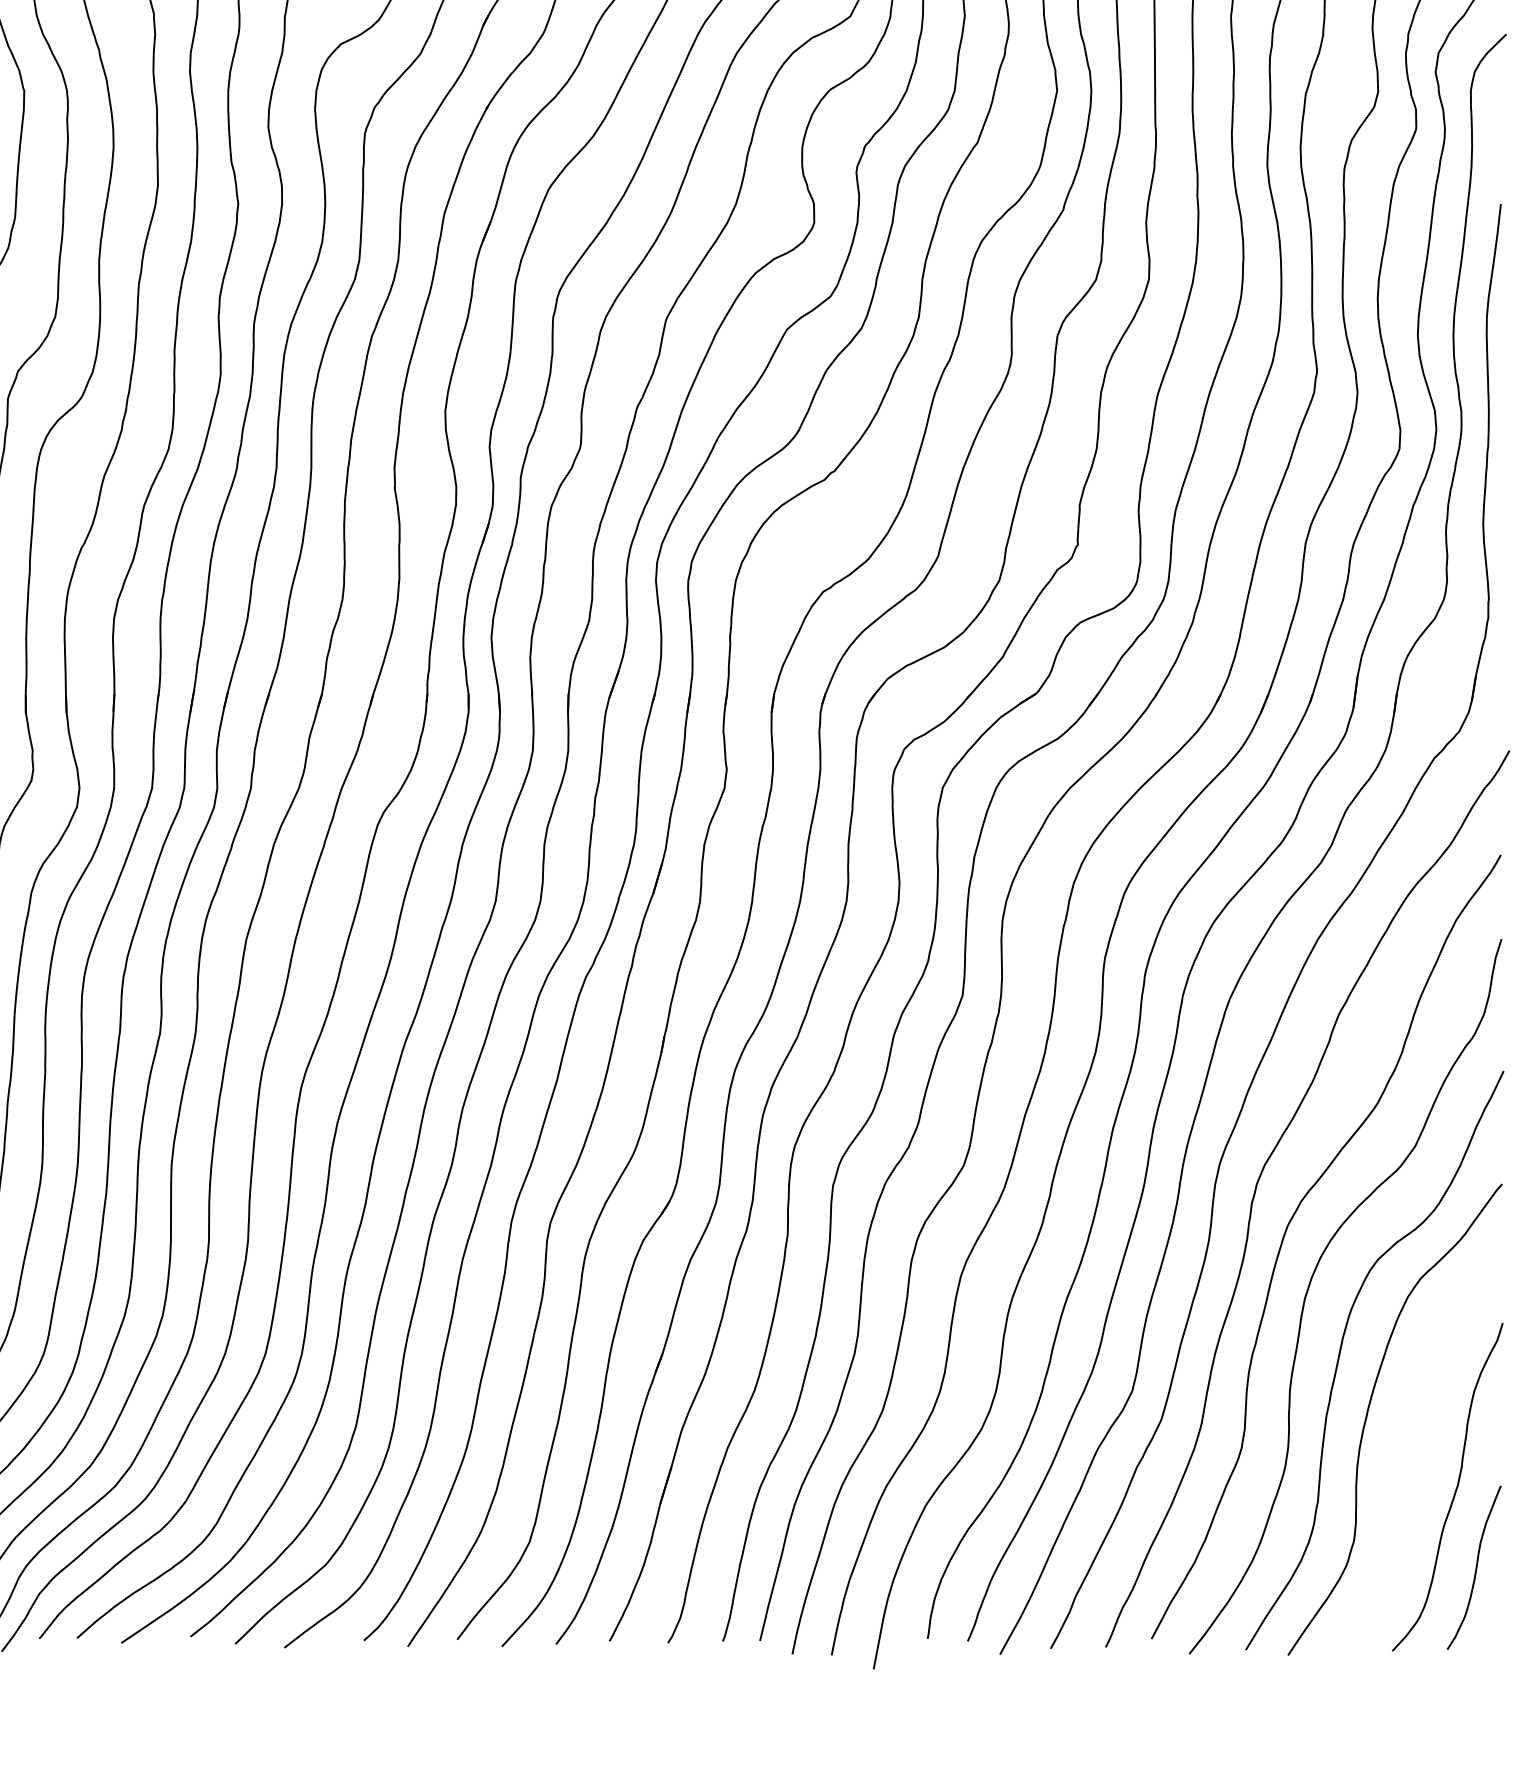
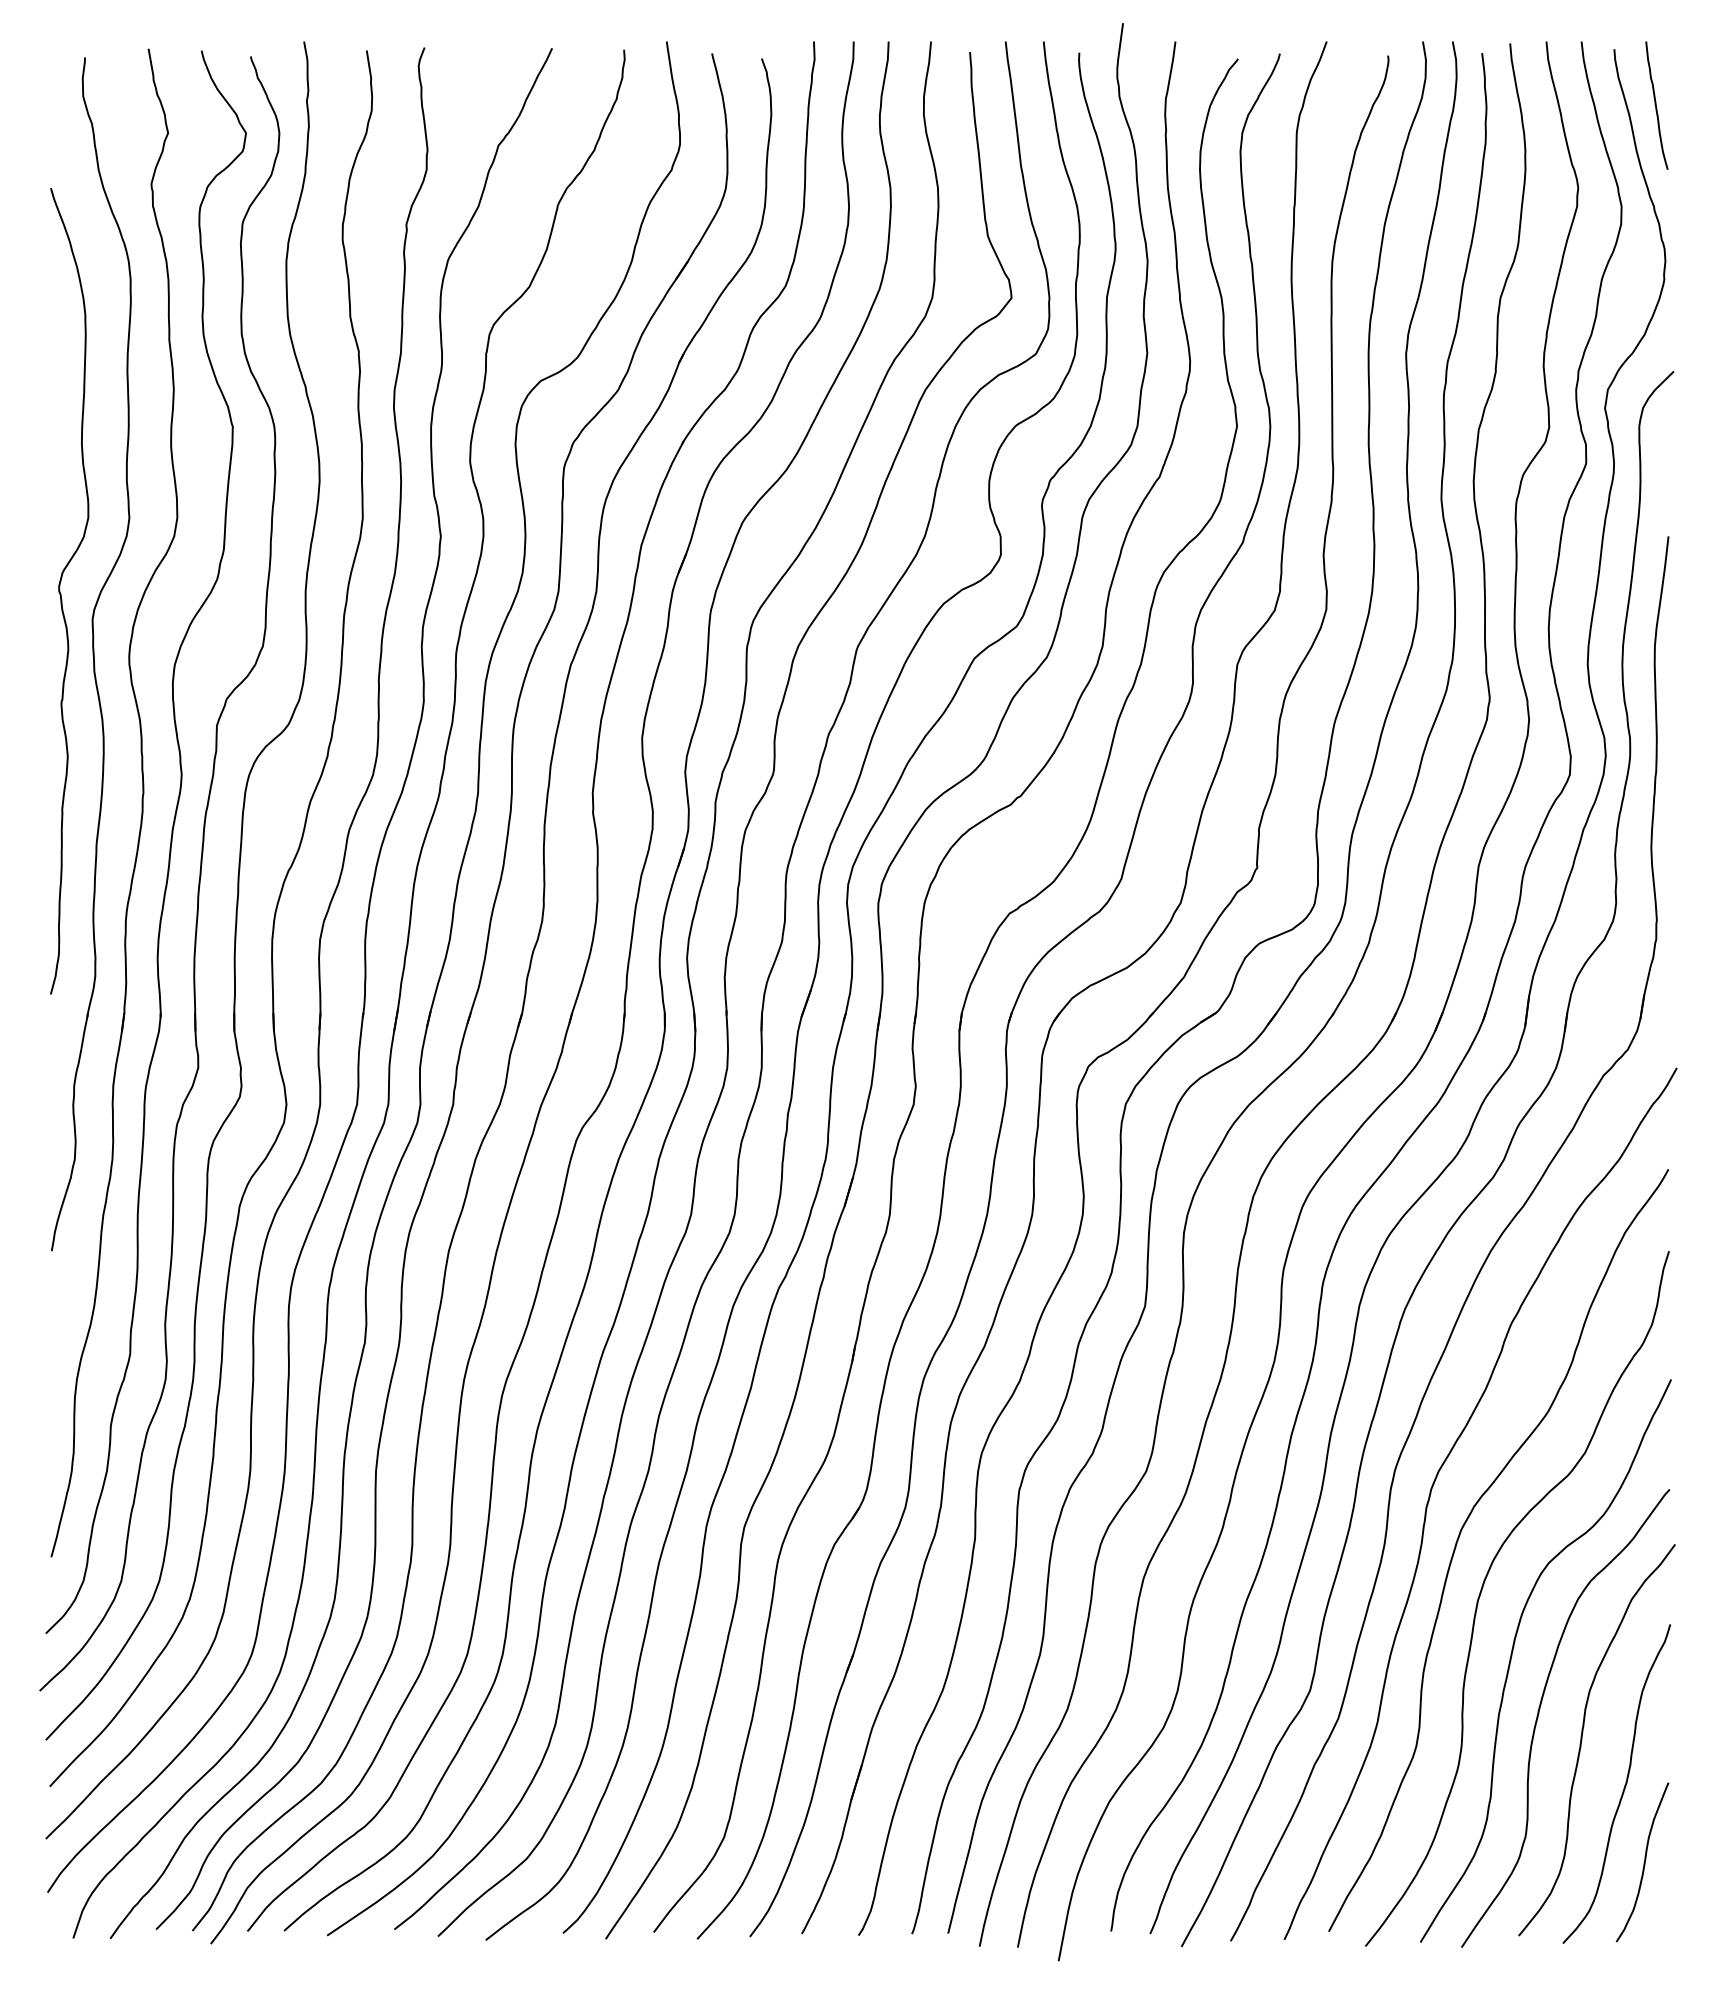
curve: (1412, 1442) -> (1582, 1740), added

